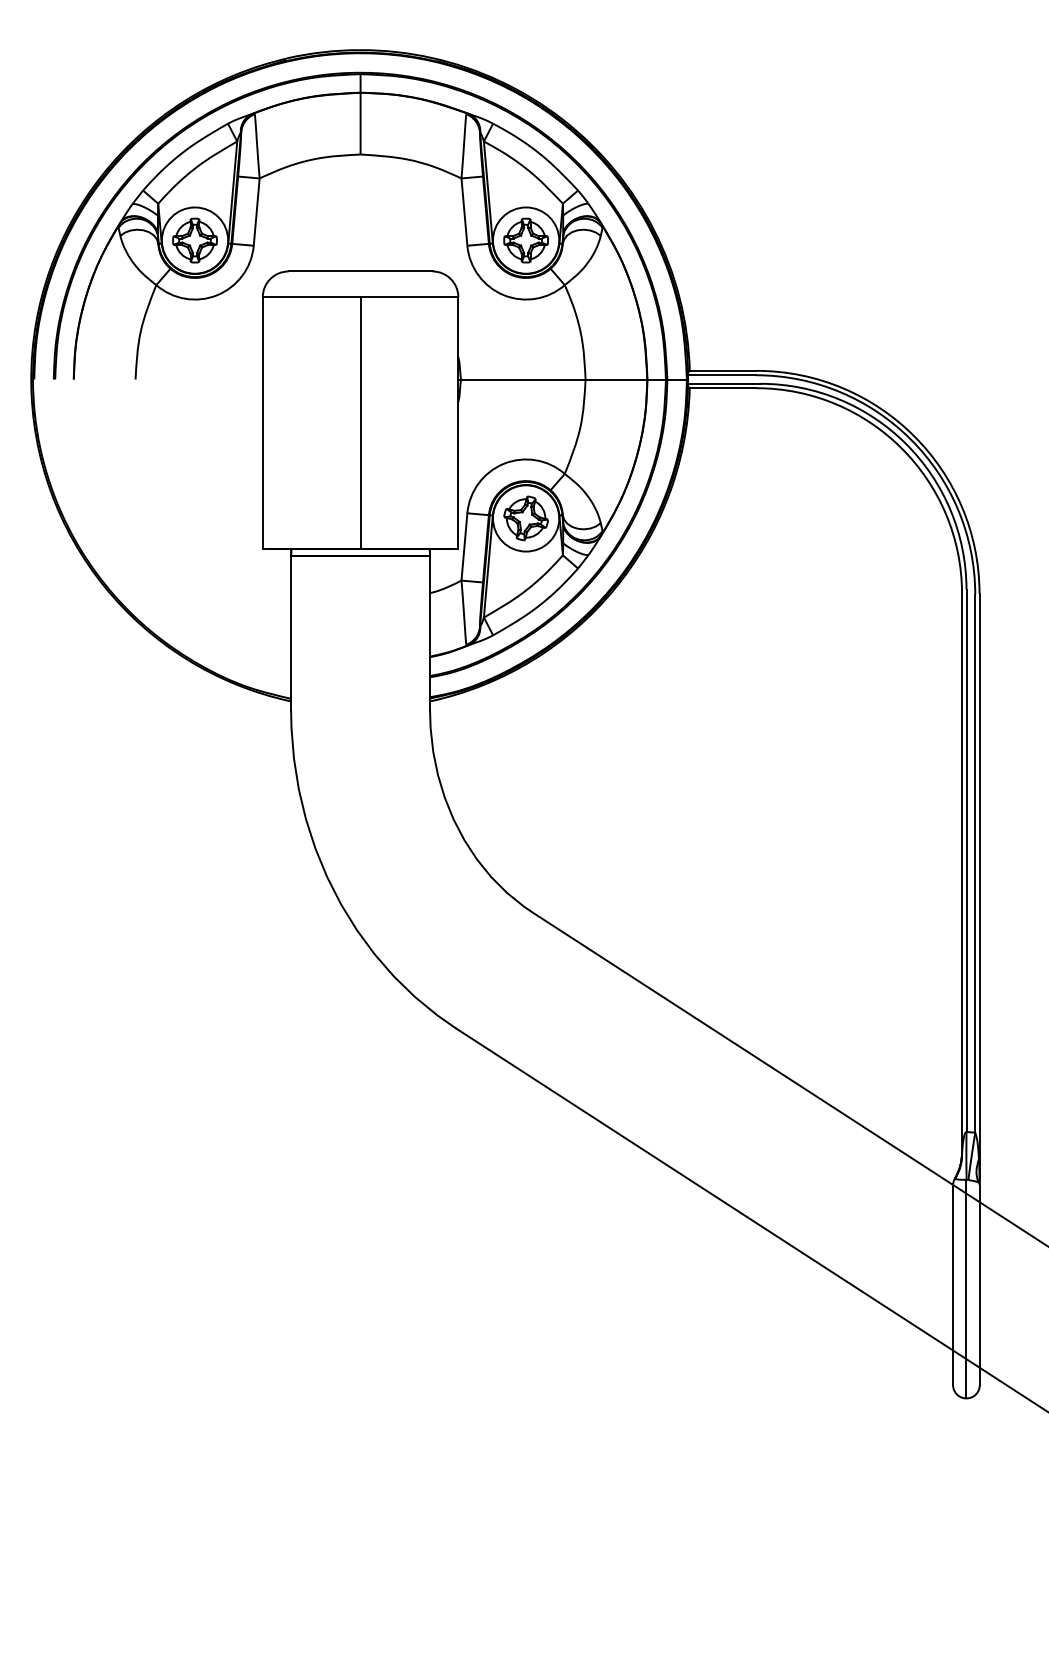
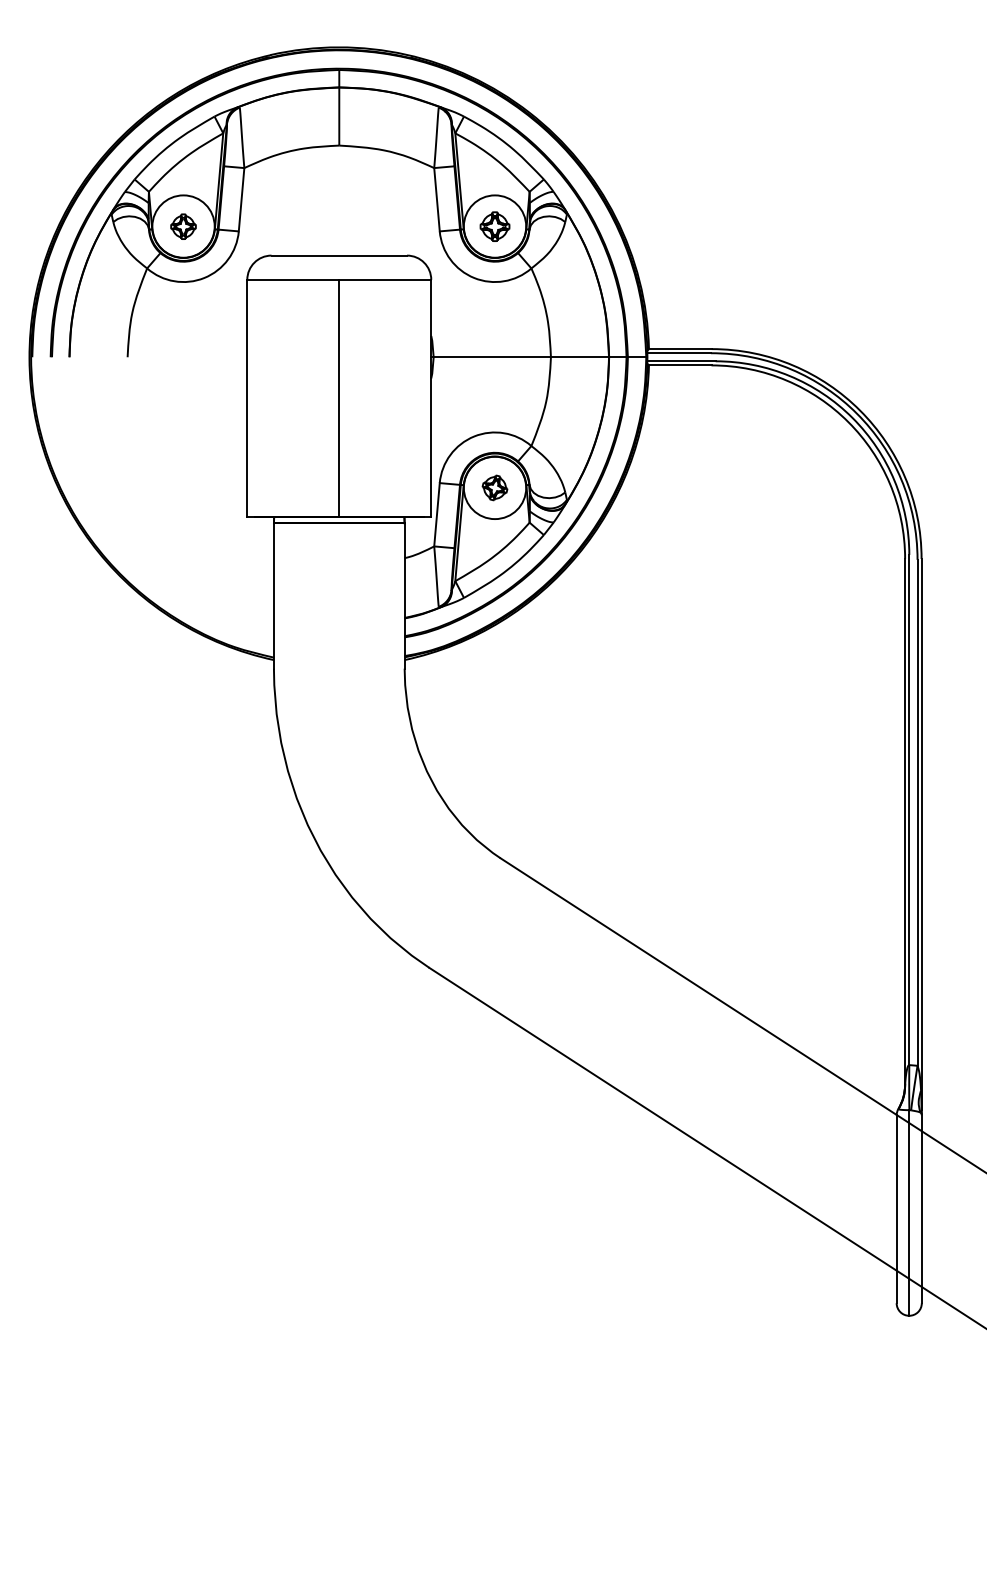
part: (194, 240) -> (183, 226), size x0.6
part: (525, 240) -> (494, 226), size x0.7
part: (525, 517) -> (494, 487), size x0.6

